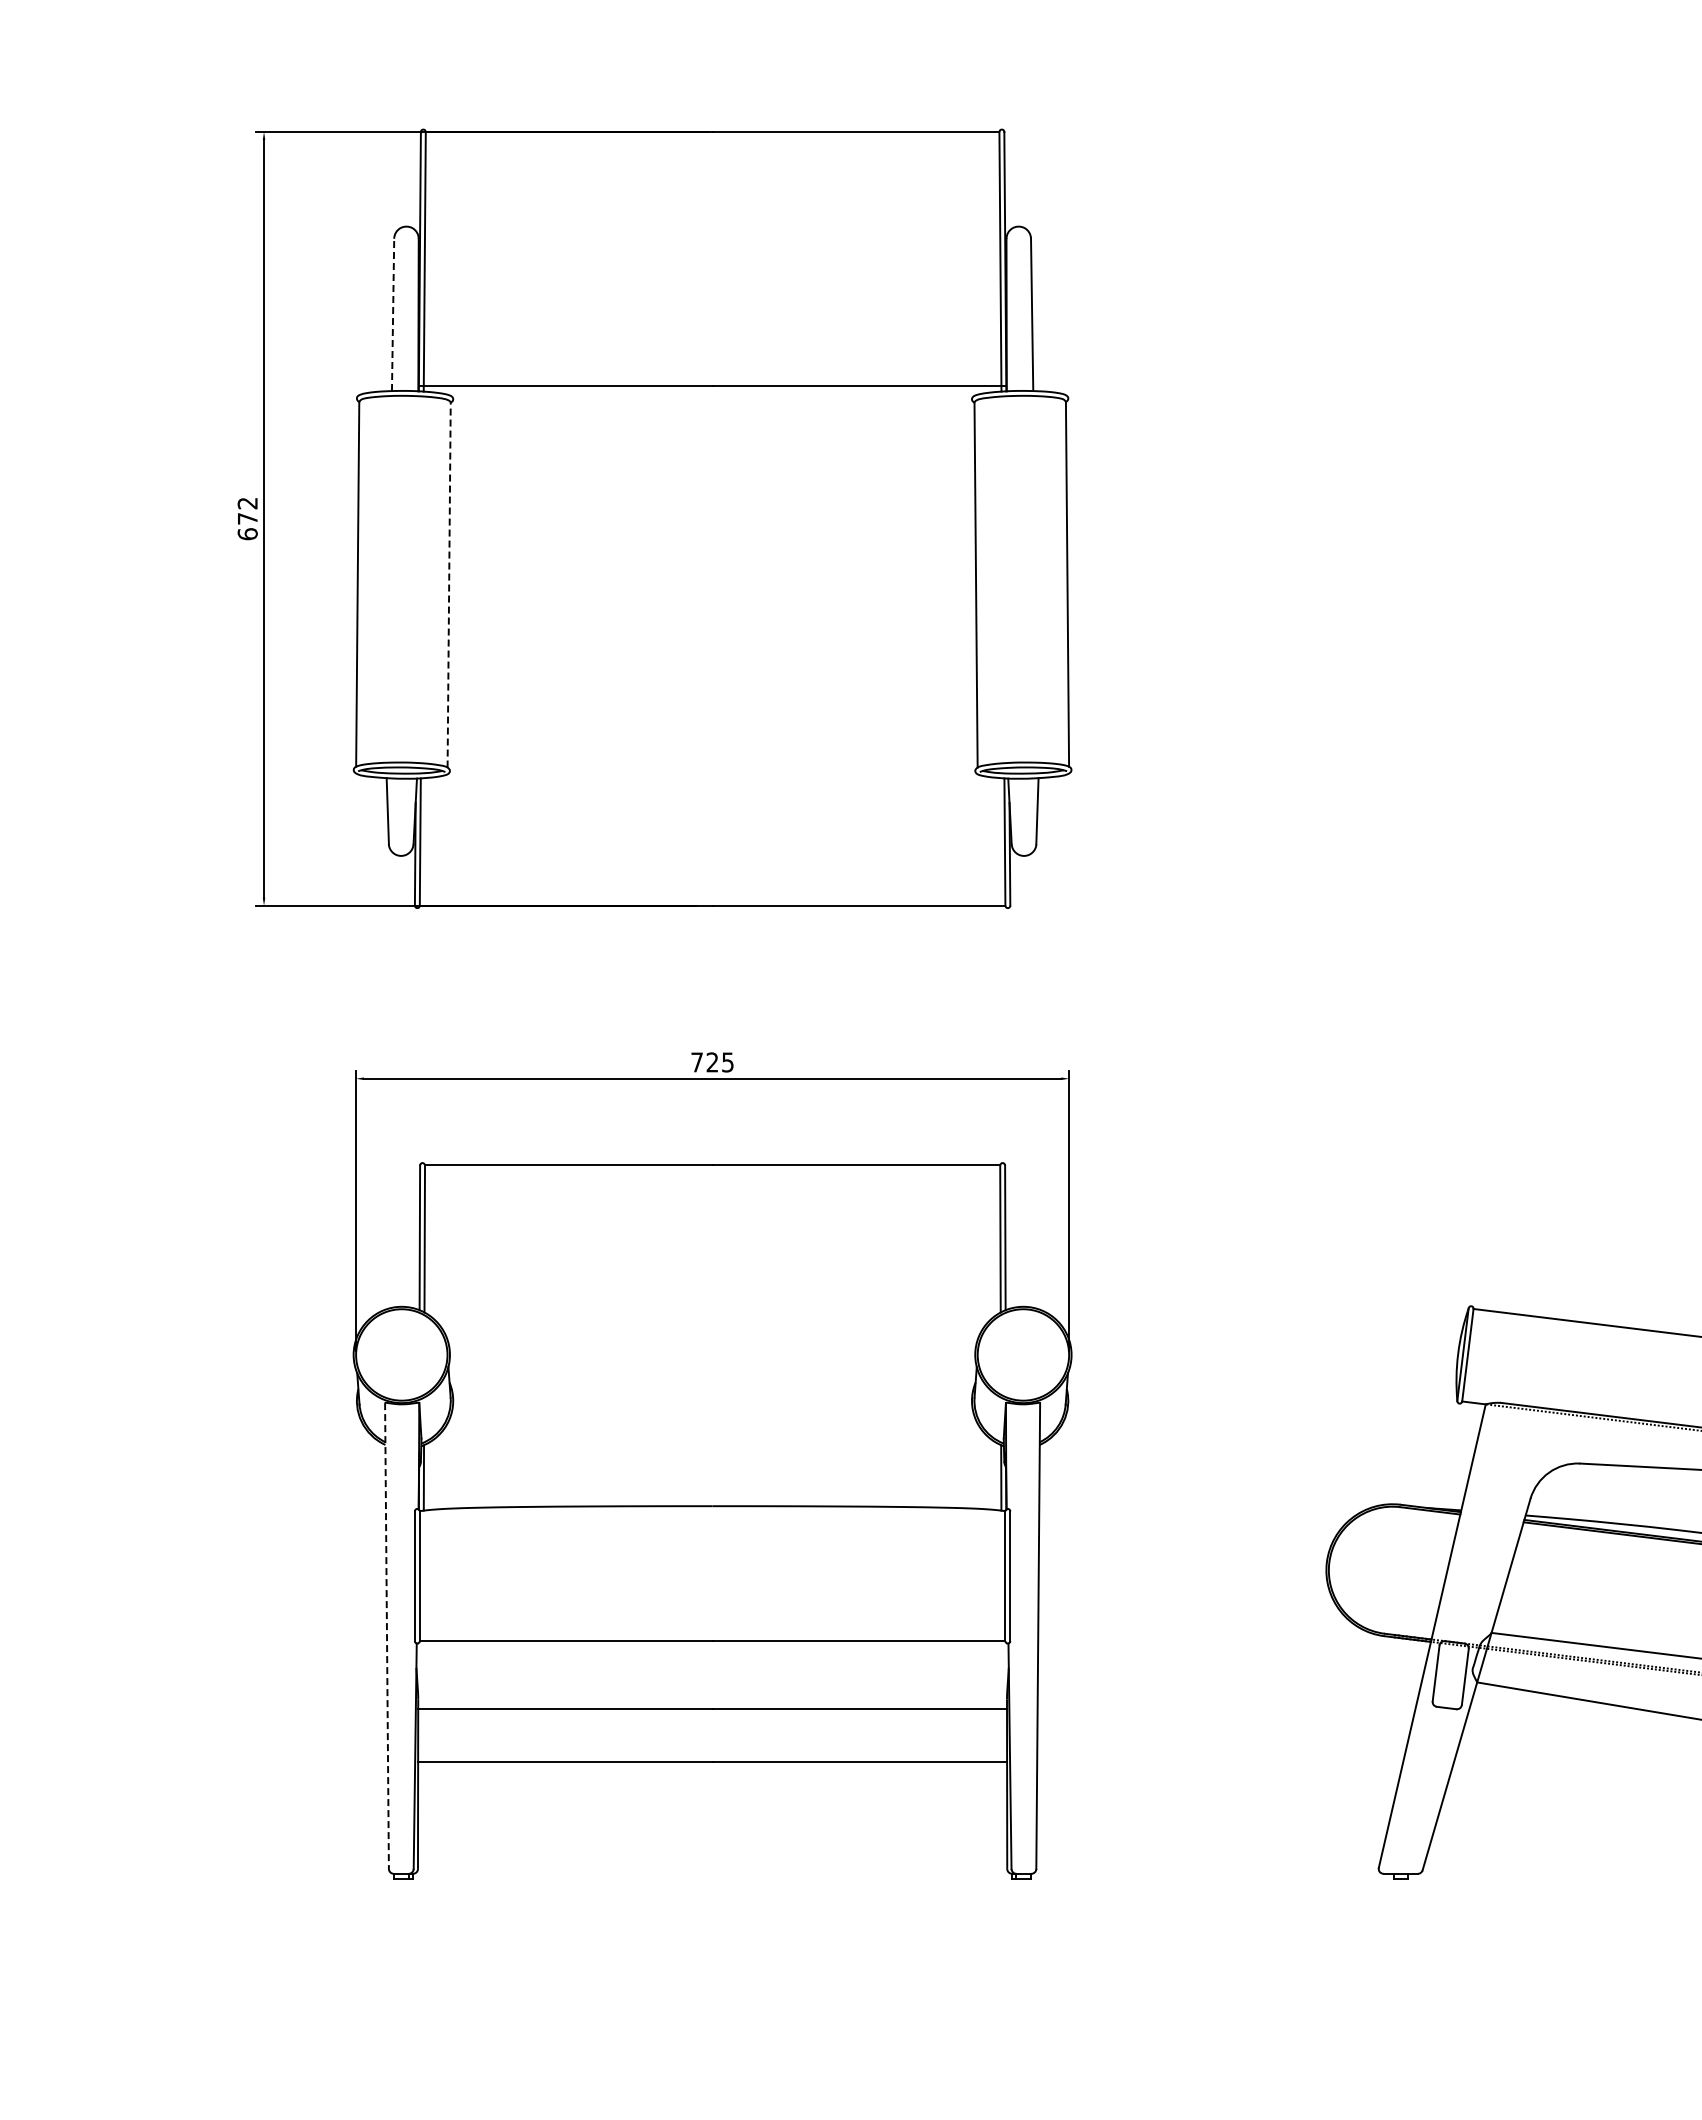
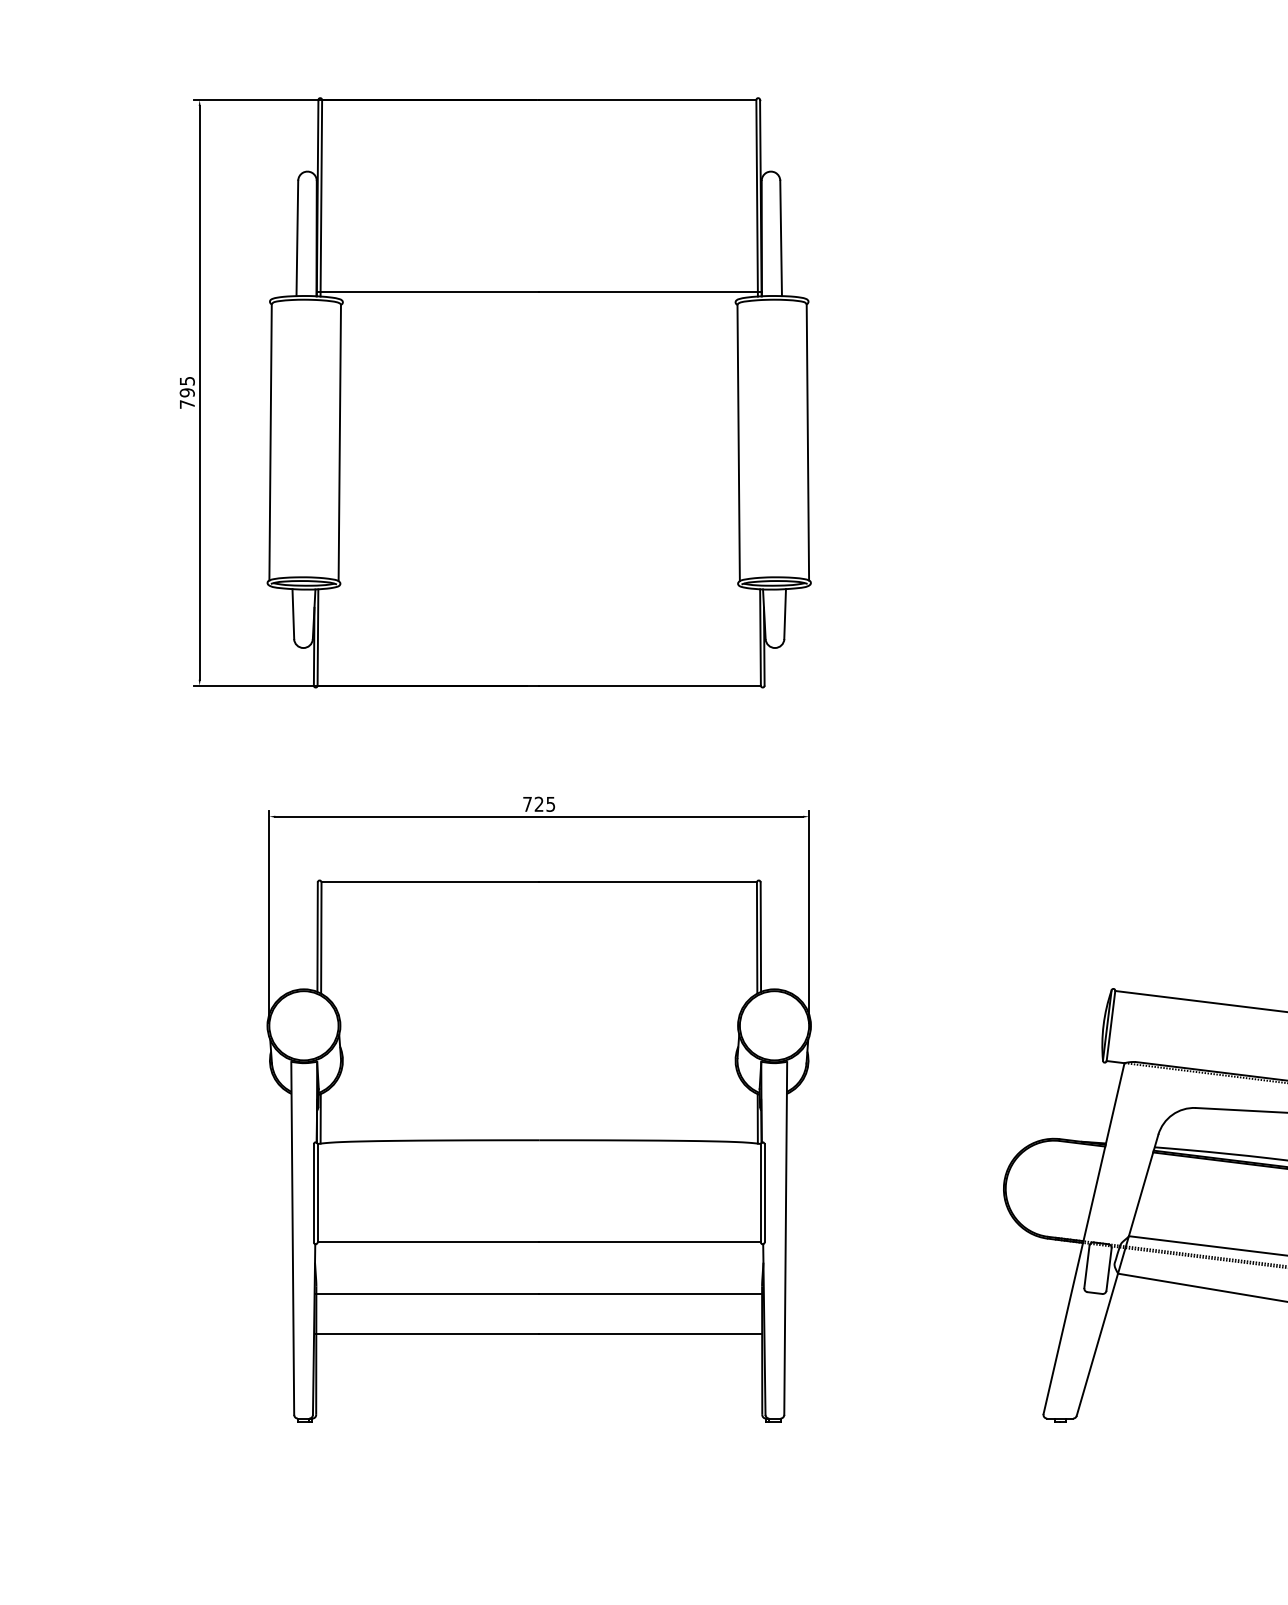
line: (393, 314) -> (297, 238), dashed -> solid
text: (247, 518) -> (187, 392), 672 -> 795
line: (449, 584) -> (340, 442), dashed -> solid
line: (387, 1636) -> (293, 1238), dashed -> solid

